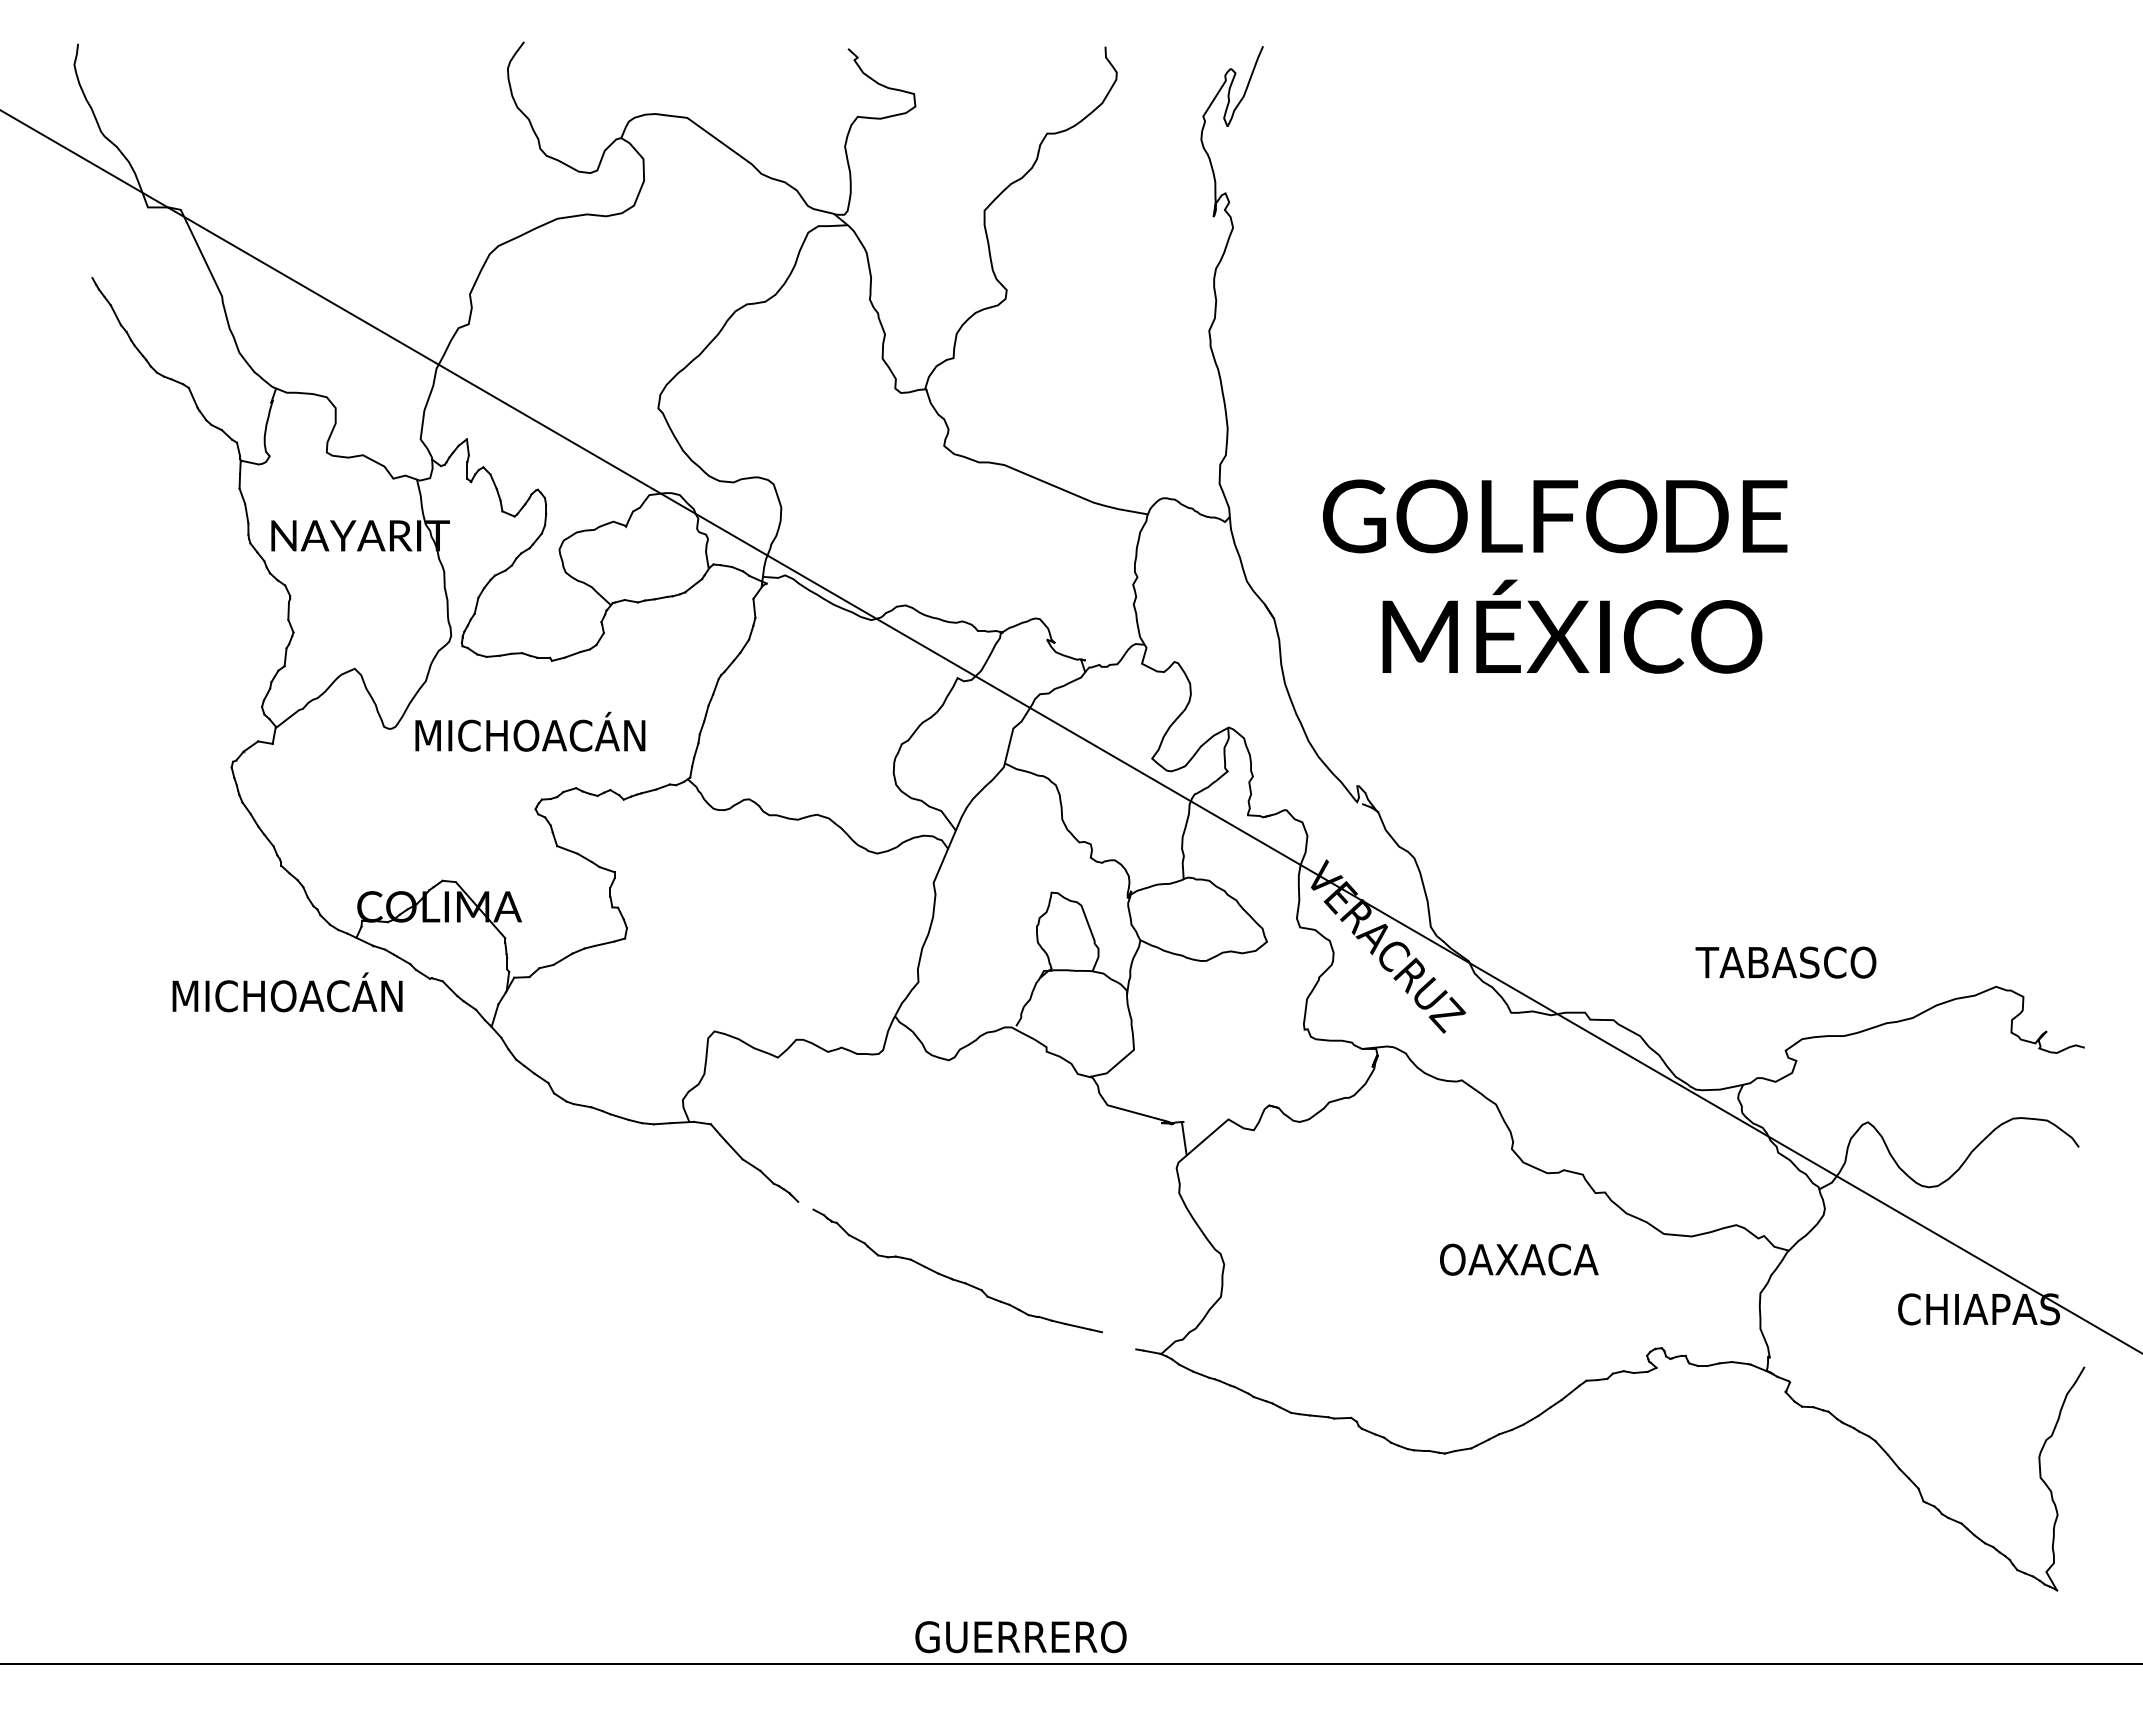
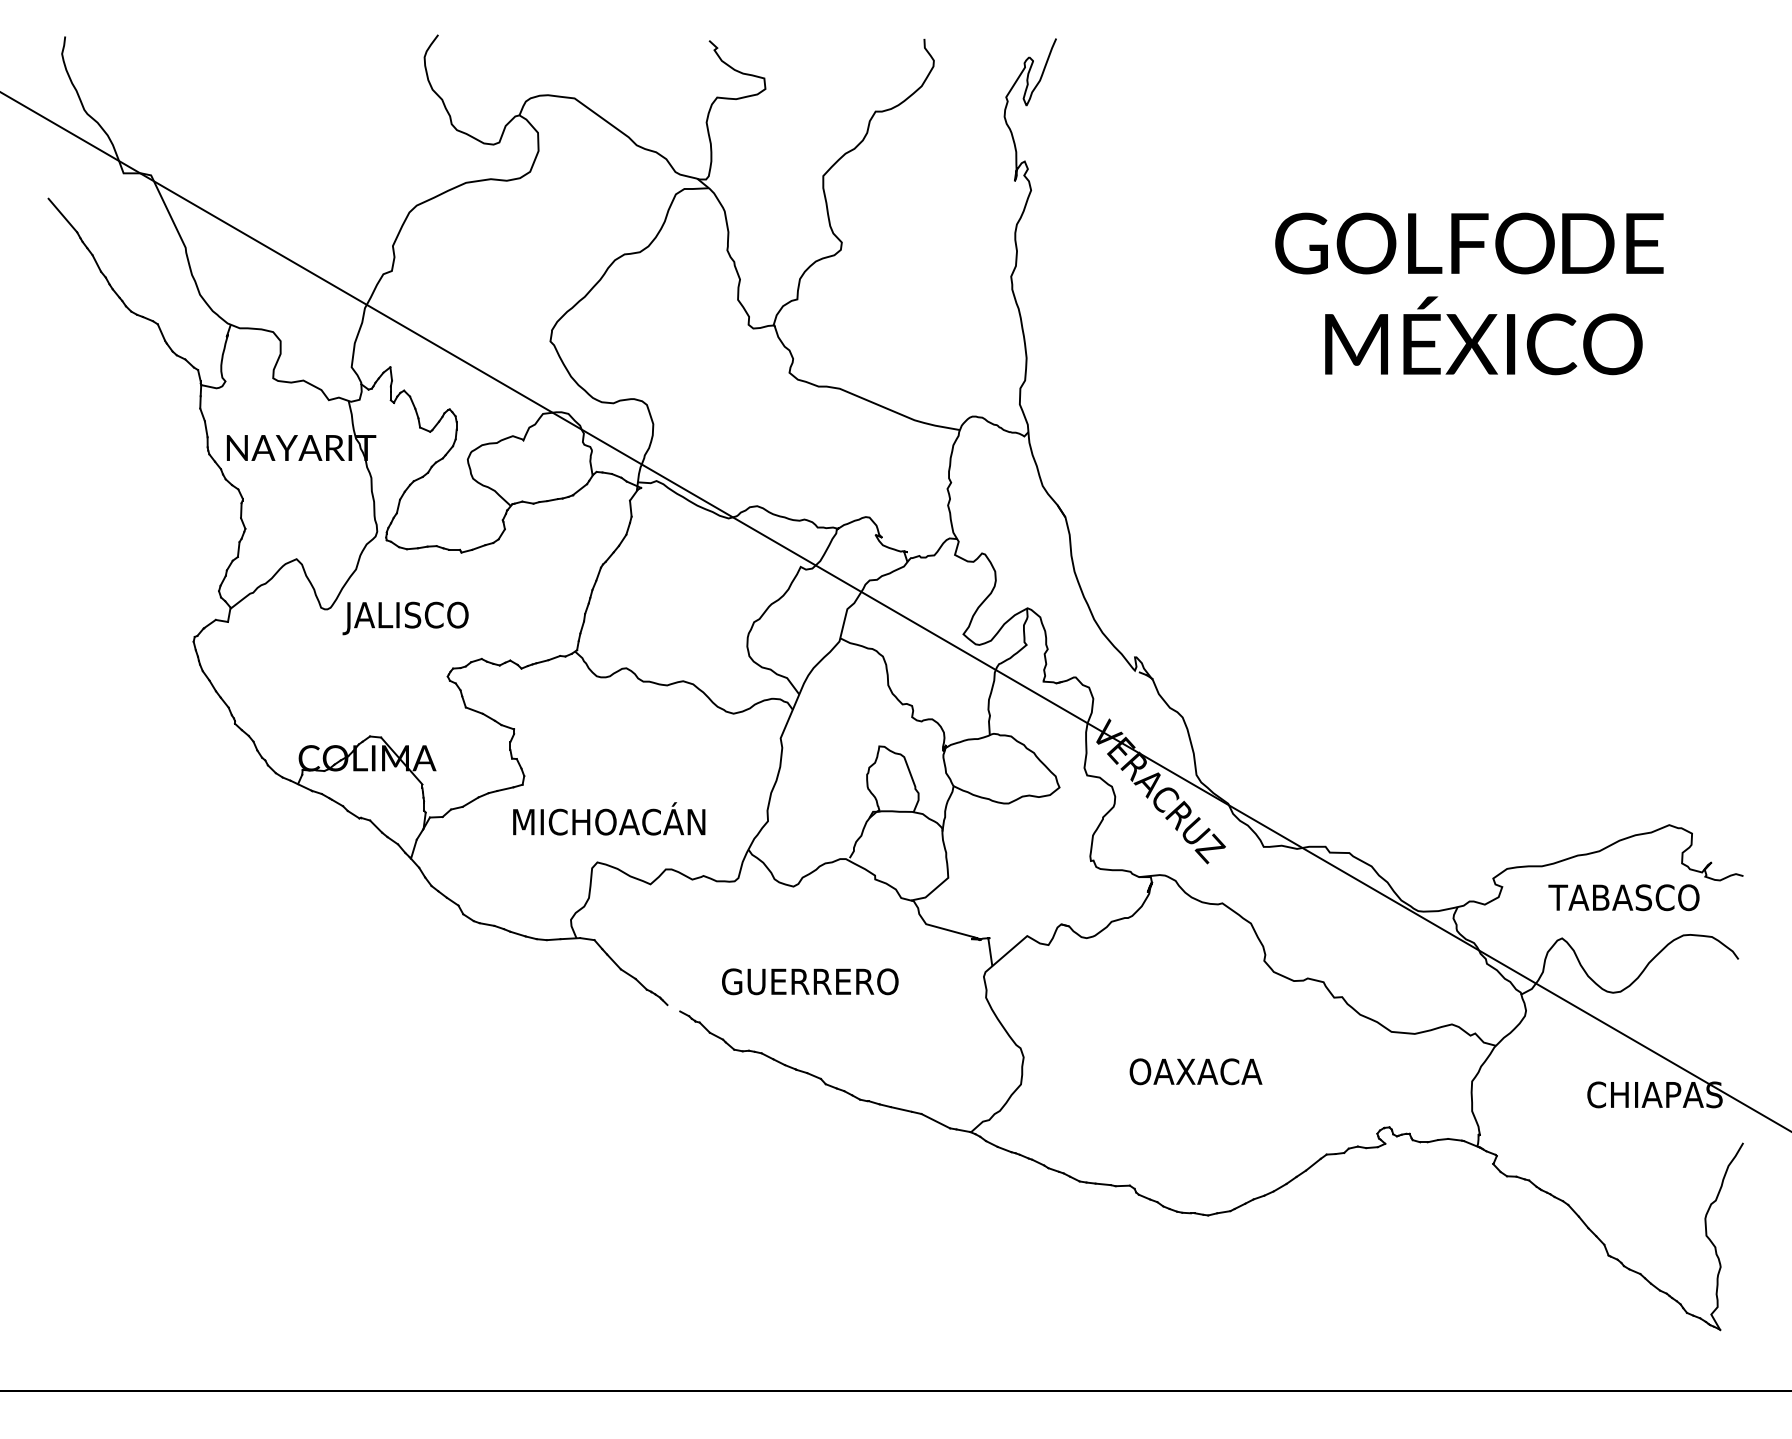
line: (75, 257) -> (63, 215), added
text: (1555, 576) -> (1469, 293), moved
text: (527, 735) -> (441, 614), MICHOACÁN -> JALISCO
text: (1785, 962) -> (1623, 897), moved
text: (287, 992) -> (609, 819), moved
text: (1519, 1259) -> (1196, 1071), moved
line: (1119, 1340) -> (936, 1120), added
text: (1020, 1637) -> (809, 982), moved

